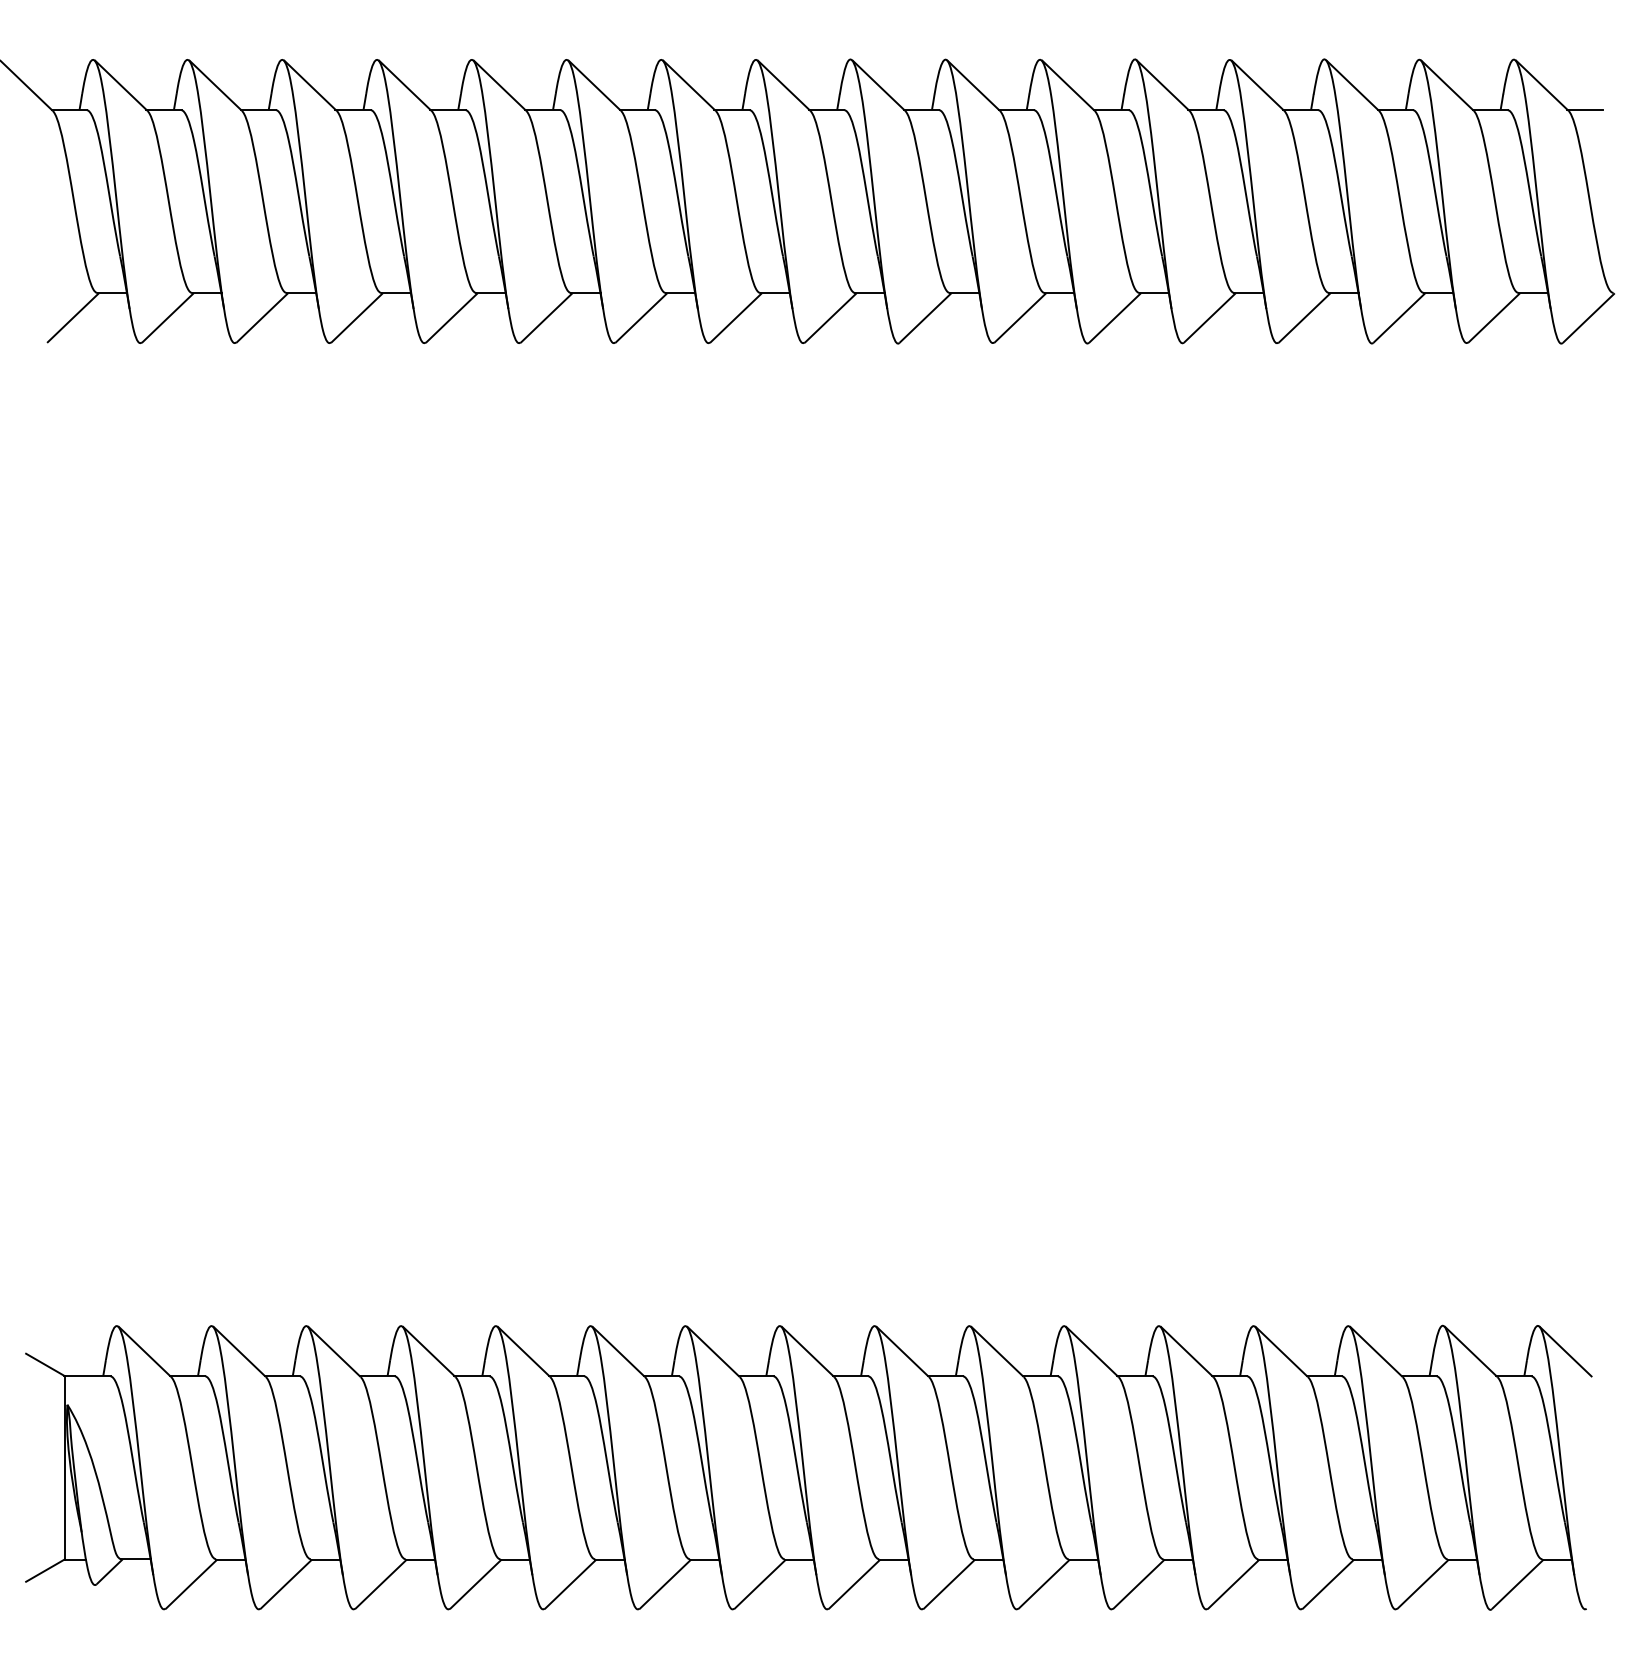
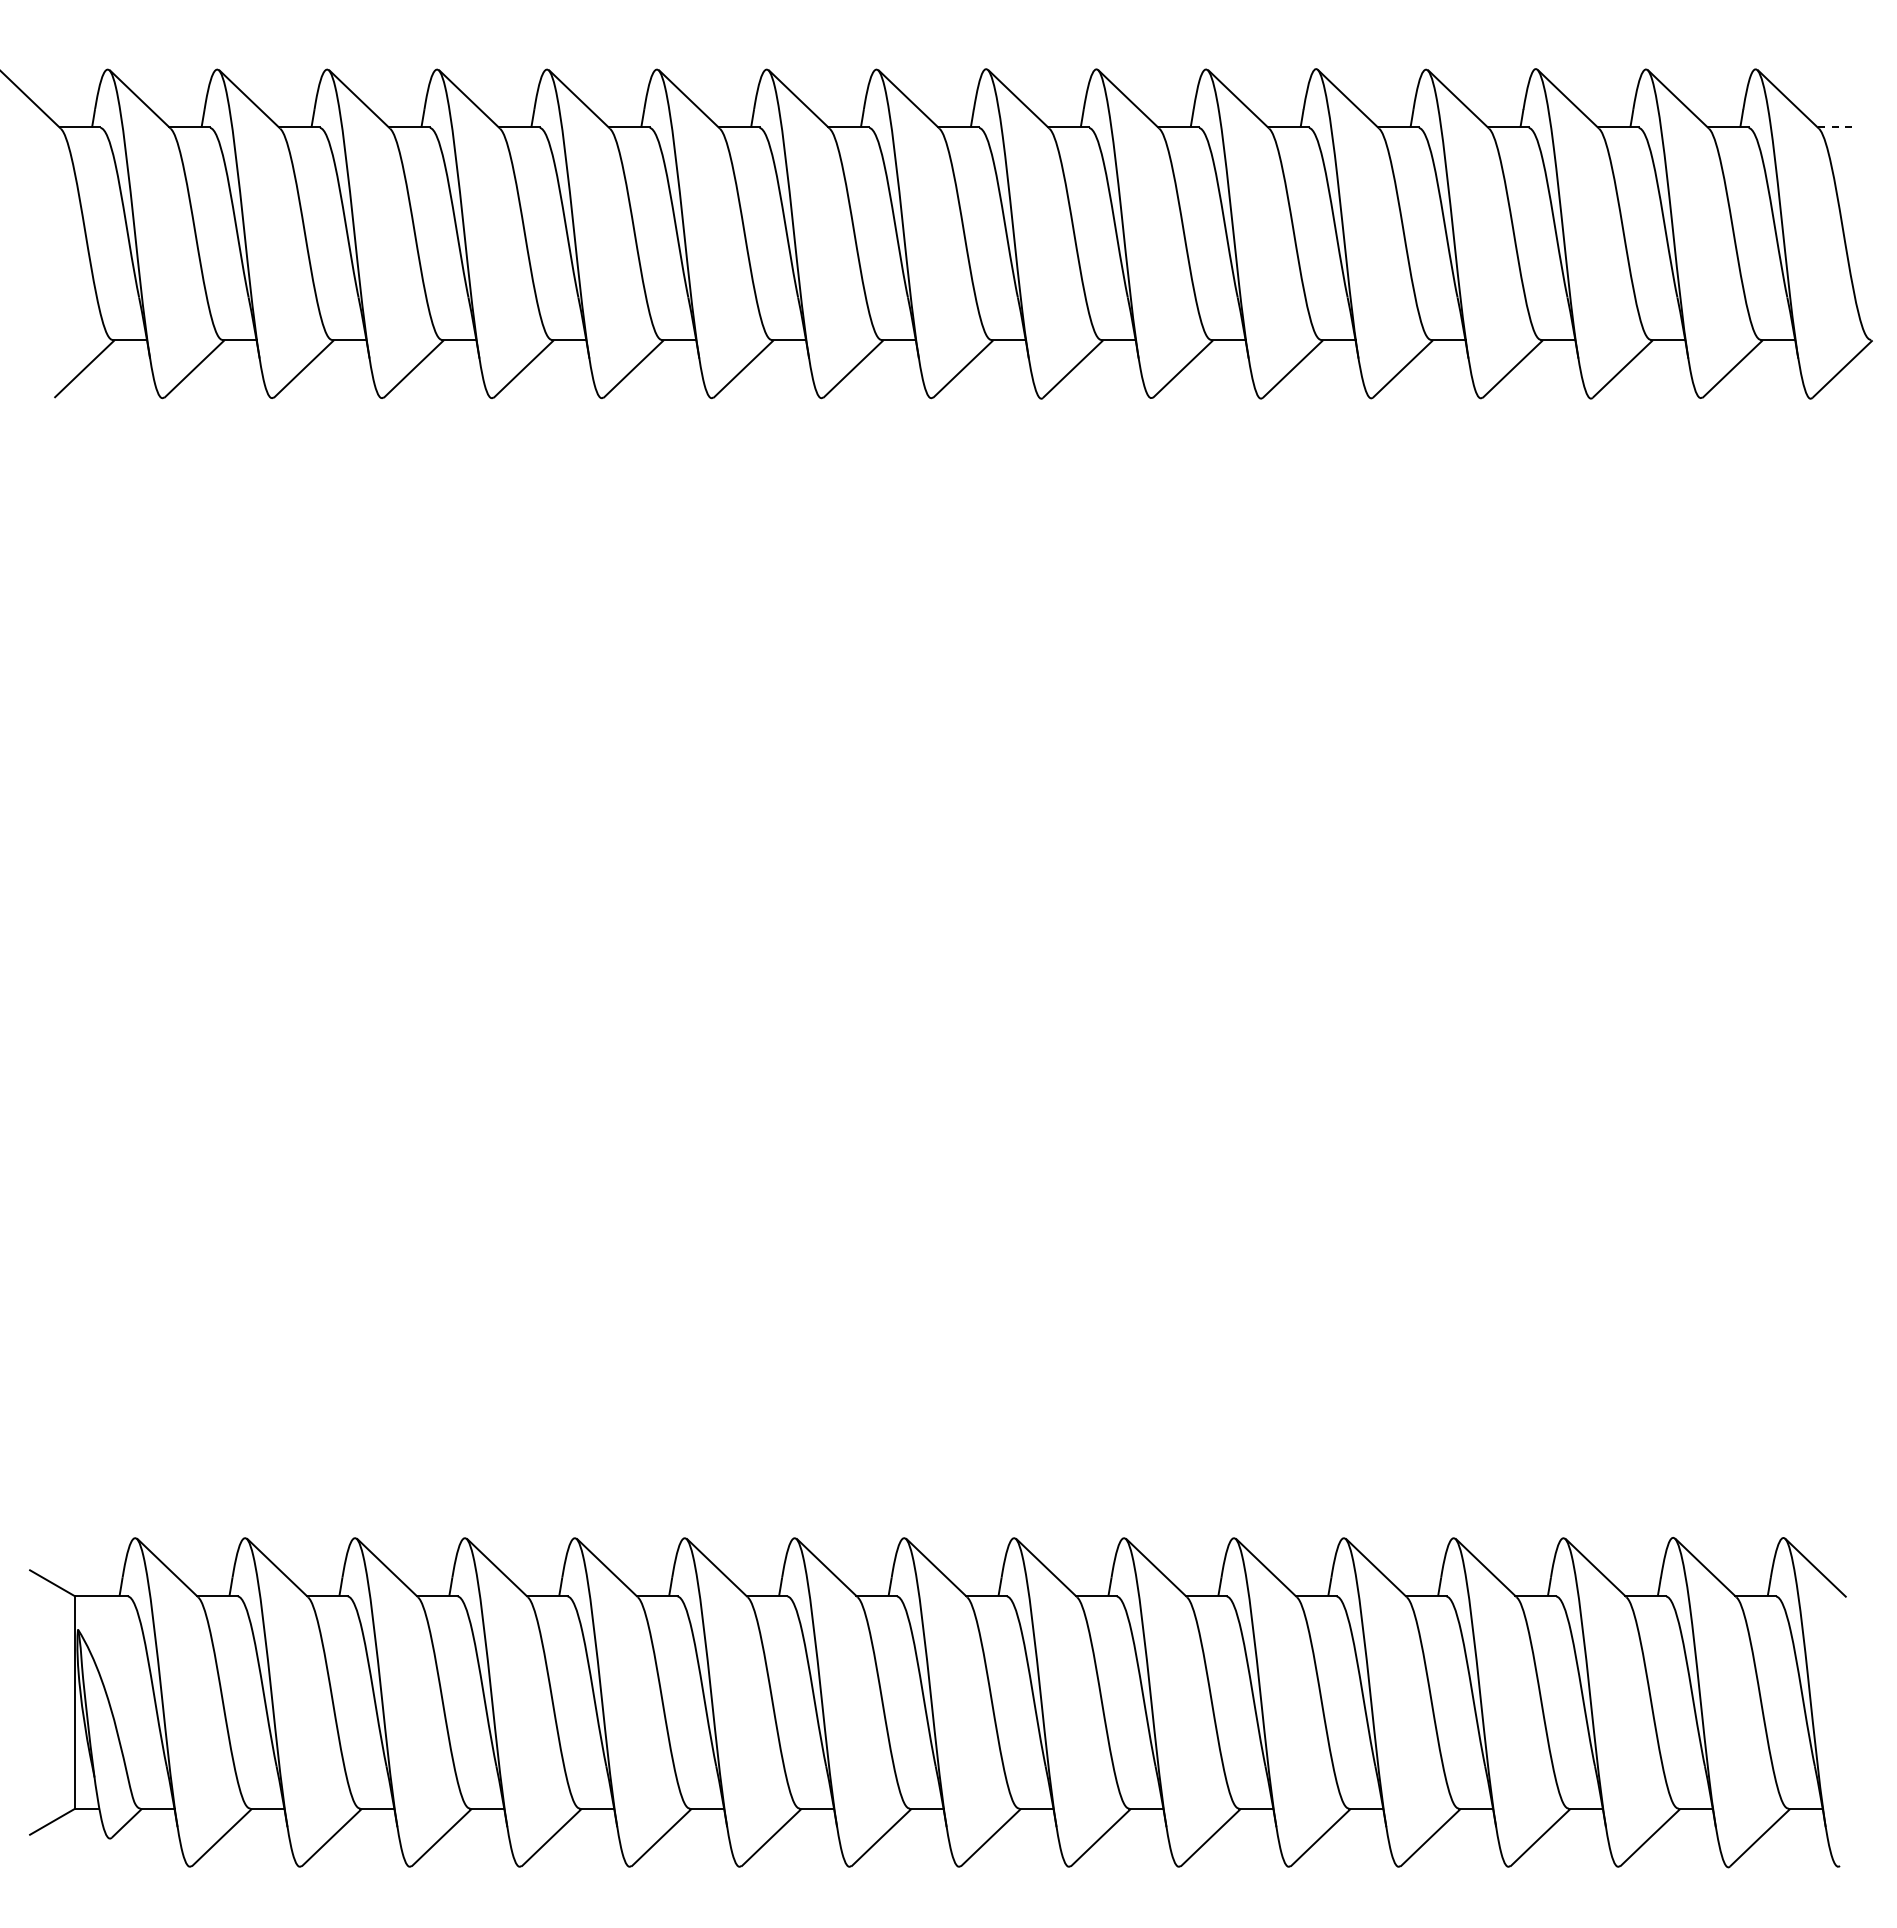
line: (1585, 109) -> (1838, 127), solid -> dashed

